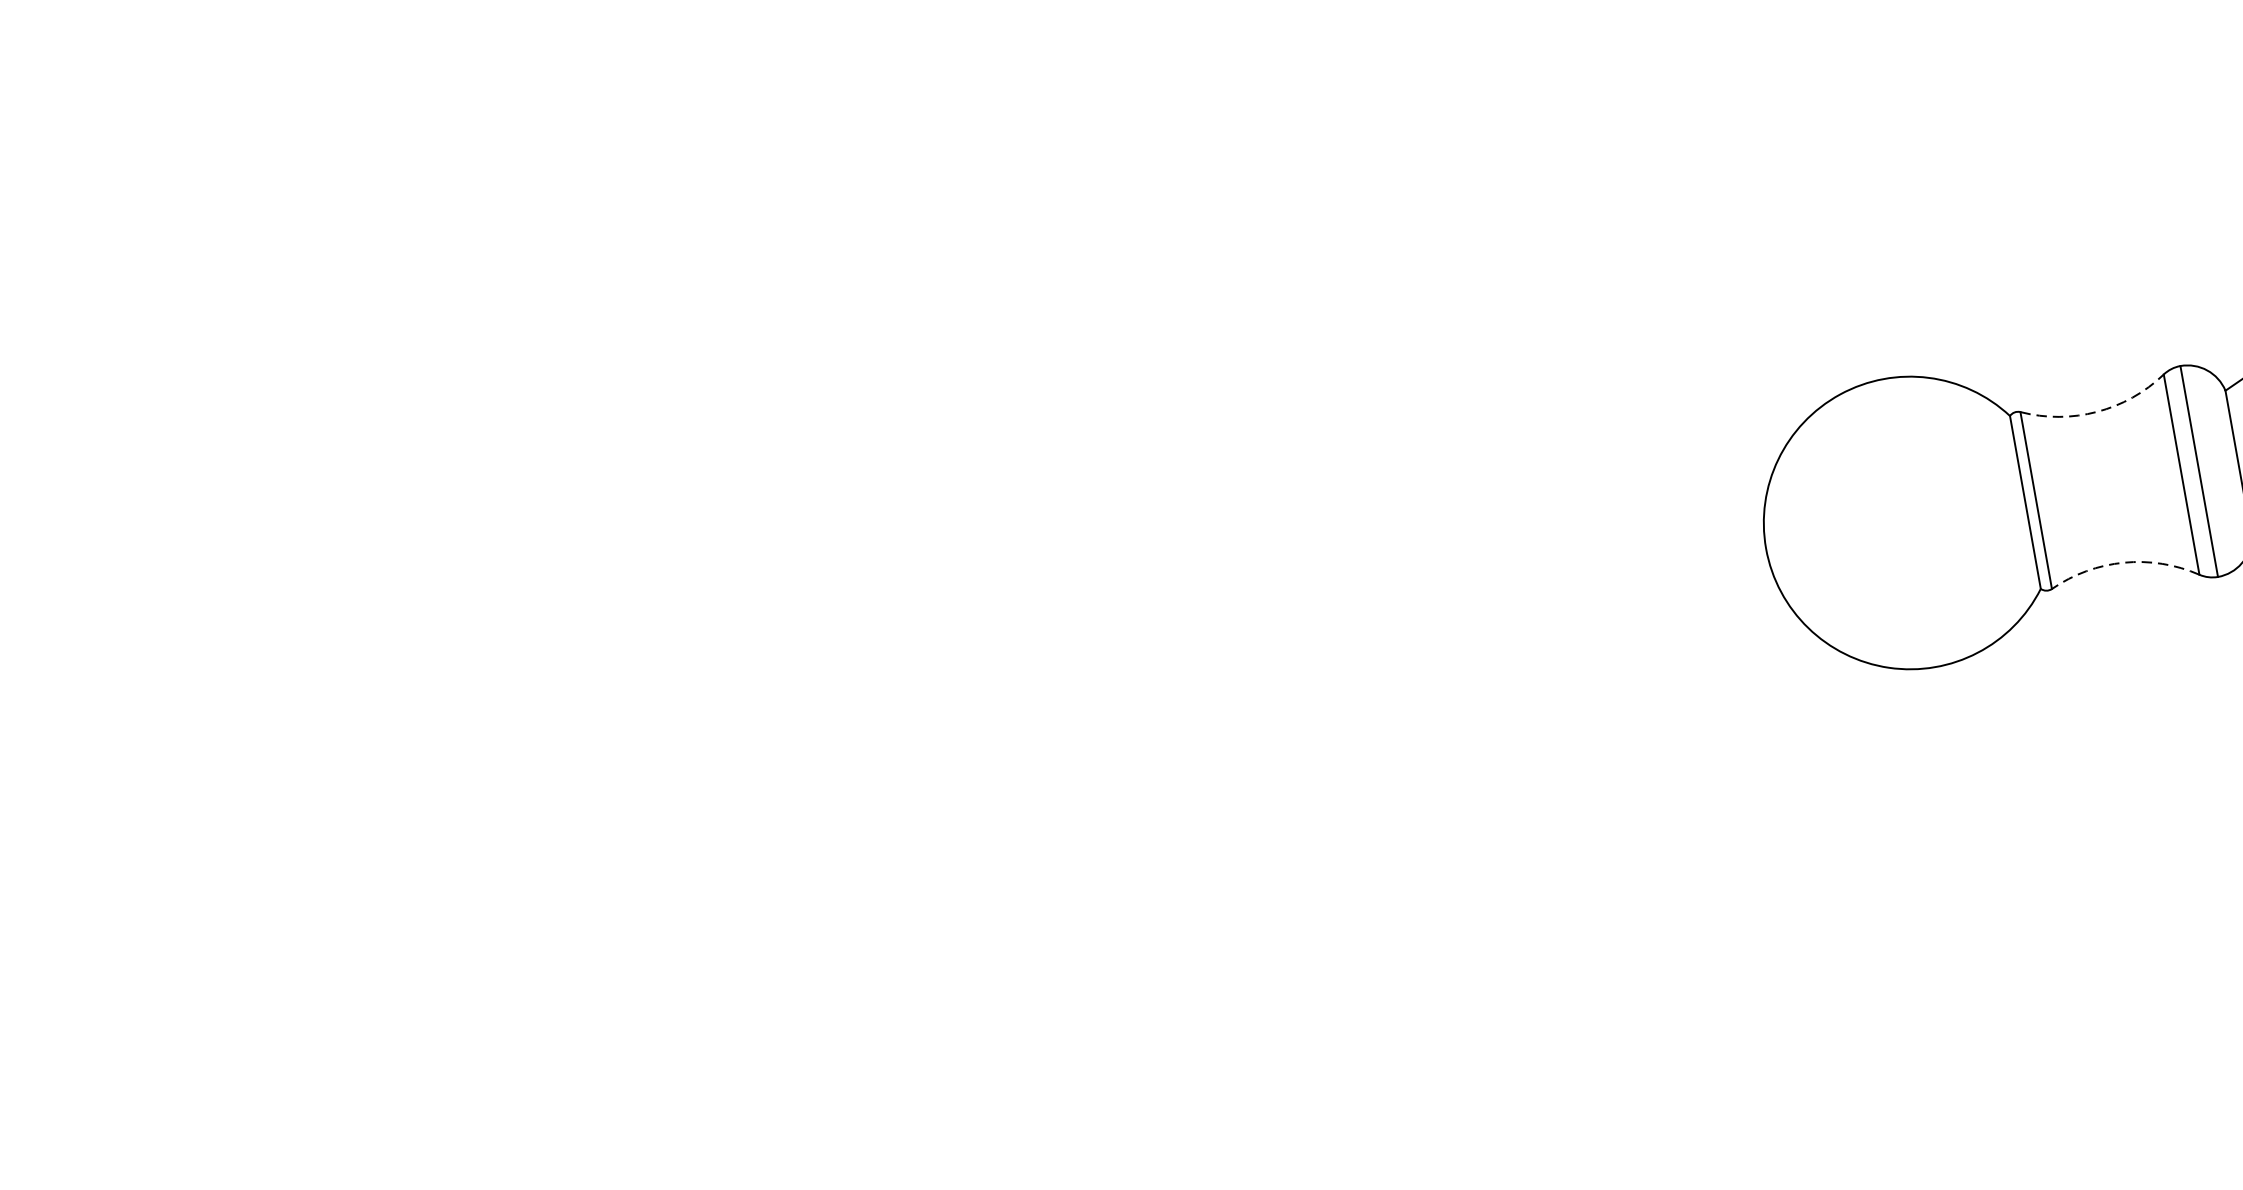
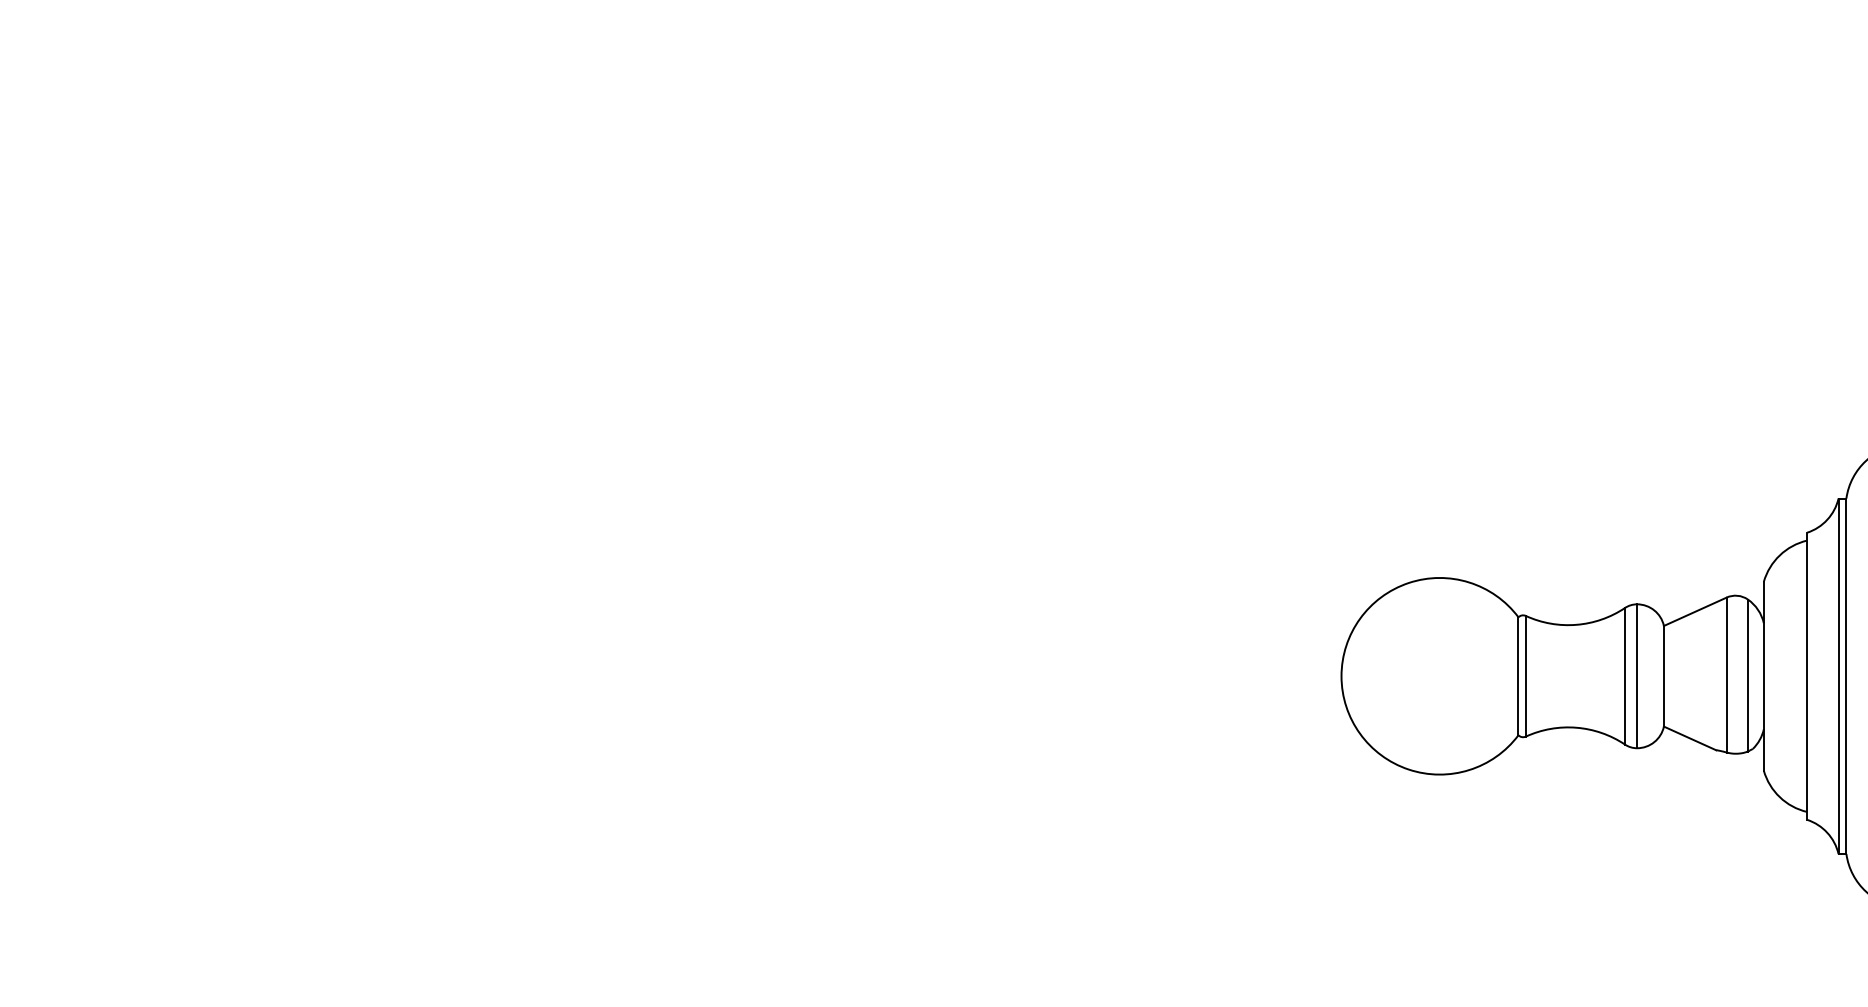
arc: (2096, 411) -> (1576, 624), dashed -> solid
arc: (2123, 562) -> (1576, 727), dashed -> solid

